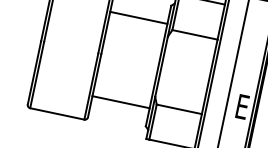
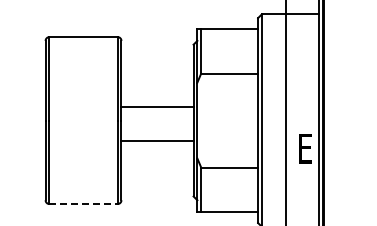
line: (138, 17) -> (157, 107), moved
line: (121, 102) -> (157, 140), moved
line: (57, 114) -> (84, 204), solid -> dashed

